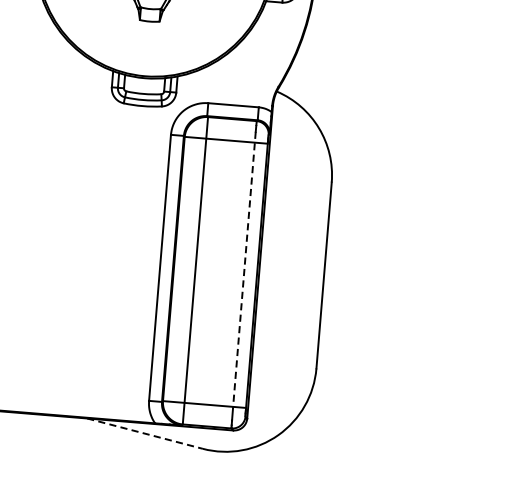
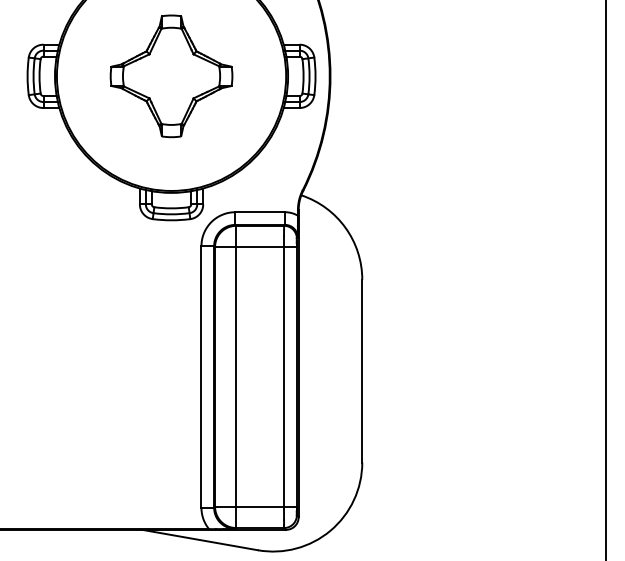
line: (244, 270) -> (284, 372), dashed -> solid
line: (145, 434) -> (200, 540), dashed -> solid

